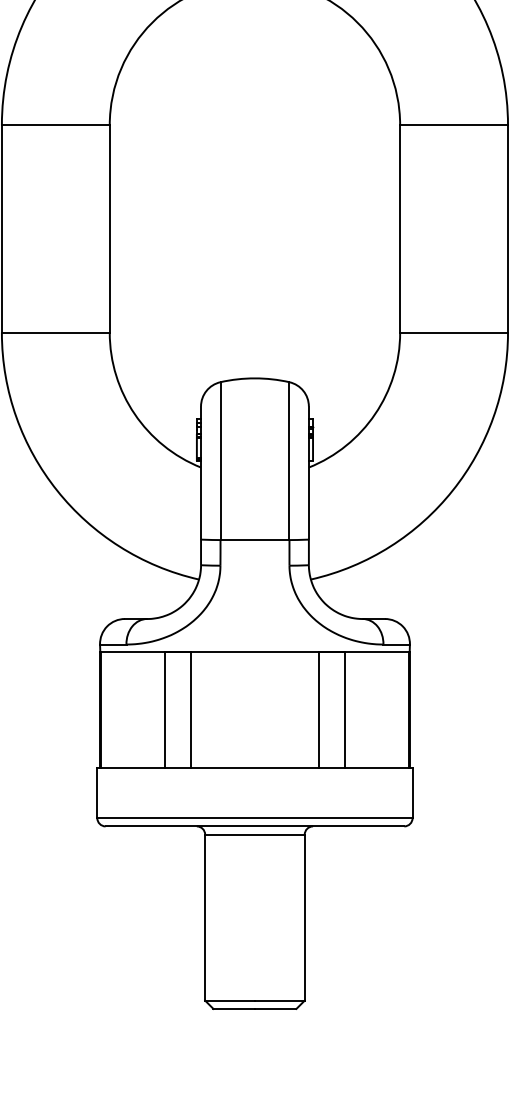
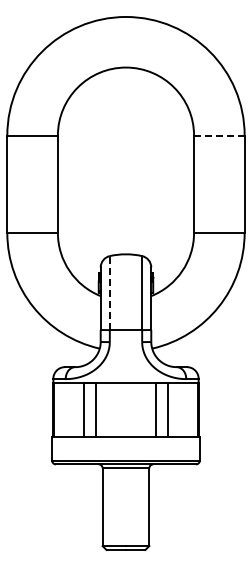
line: (452, 125) -> (218, 135), solid -> dashed
line: (219, 459) -> (109, 292), solid -> dashed

